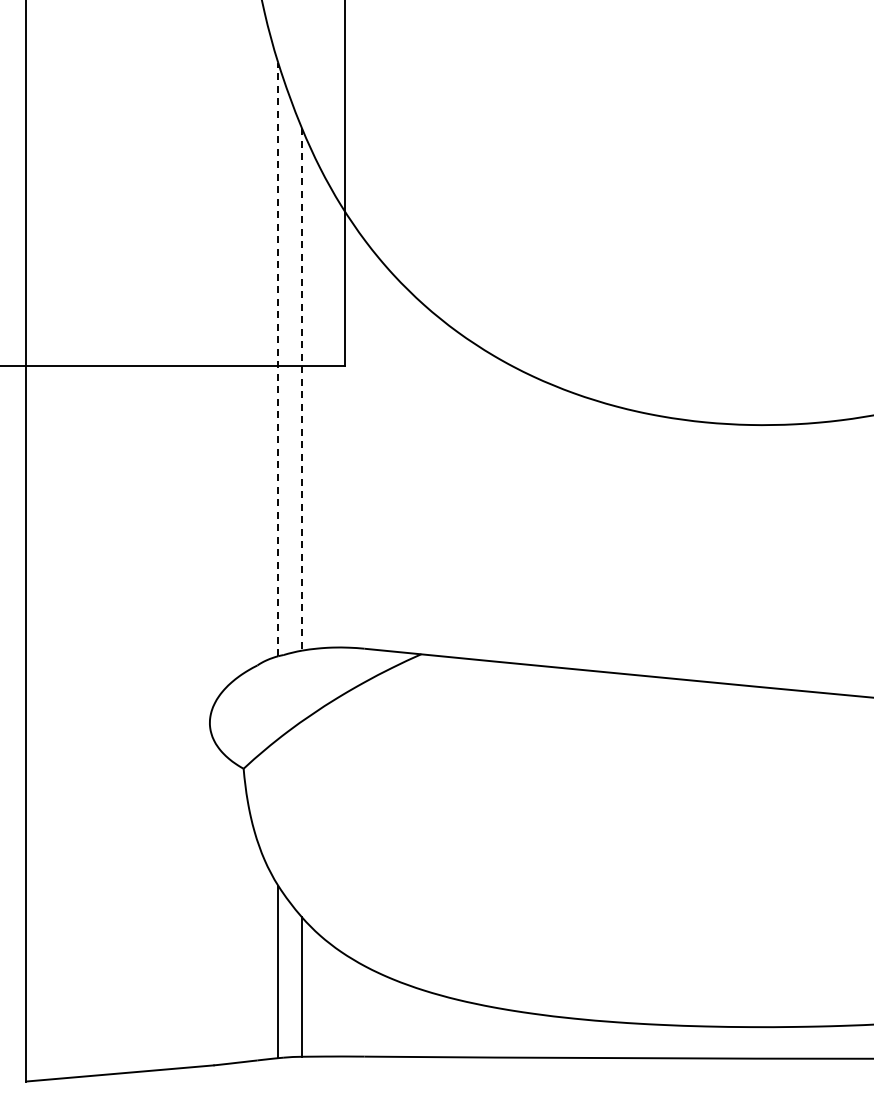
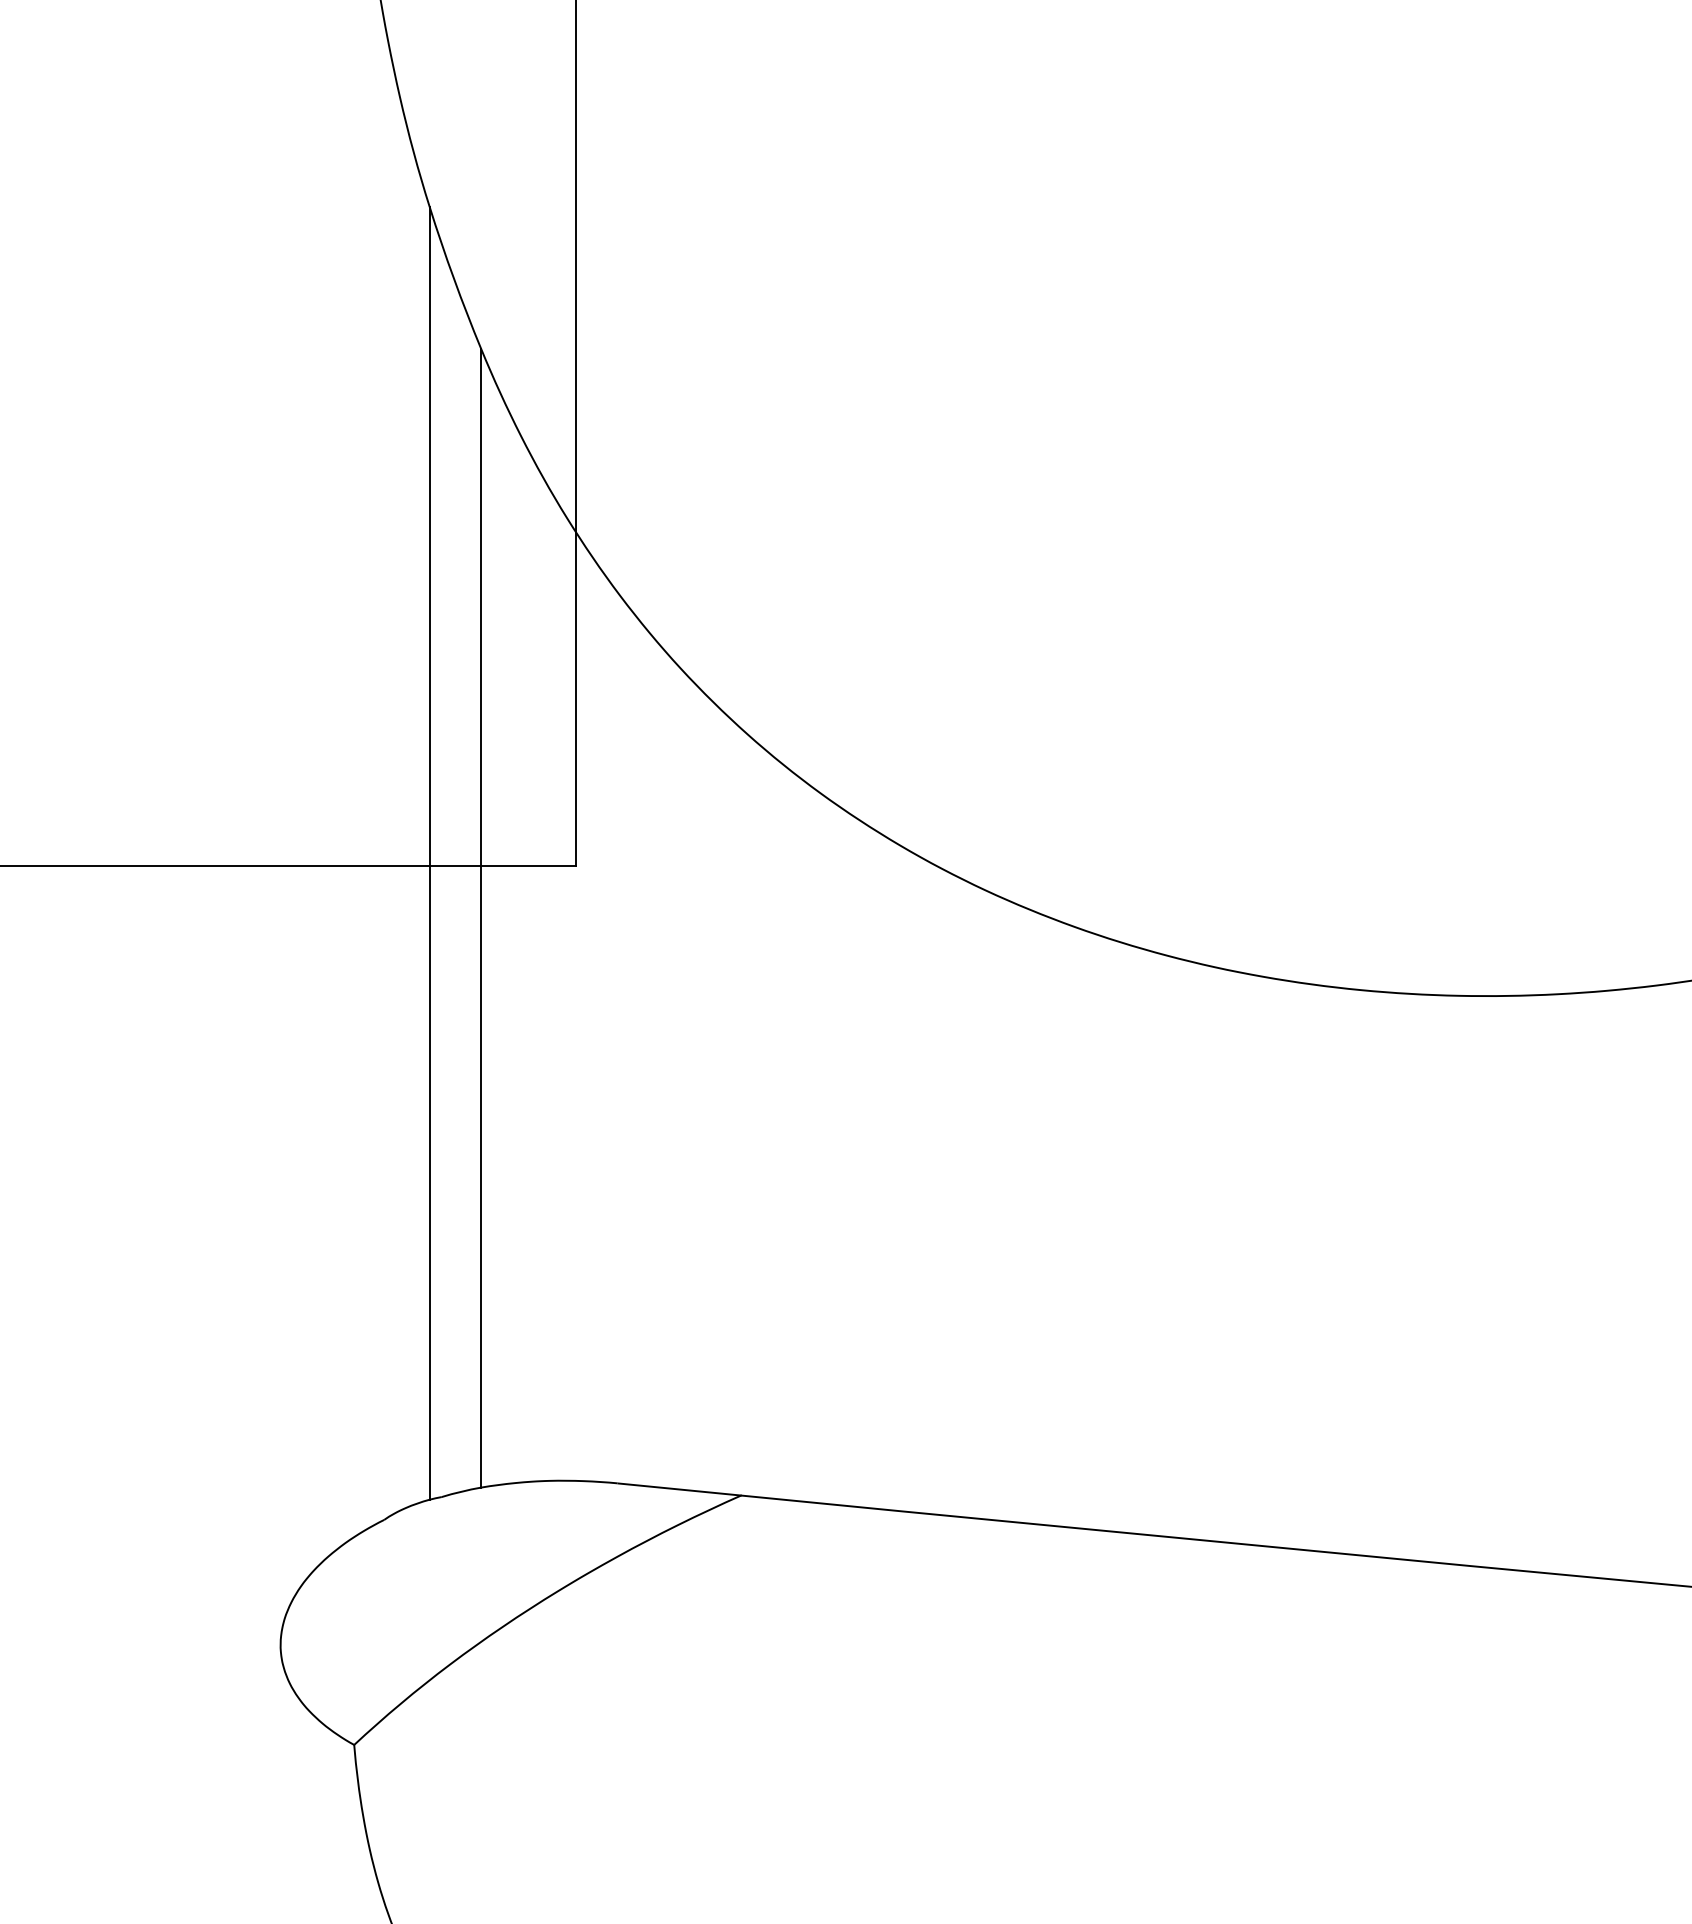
line: (278, 359) -> (430, 853), dashed -> solid
line: (302, 390) -> (482, 920), dashed -> solid

